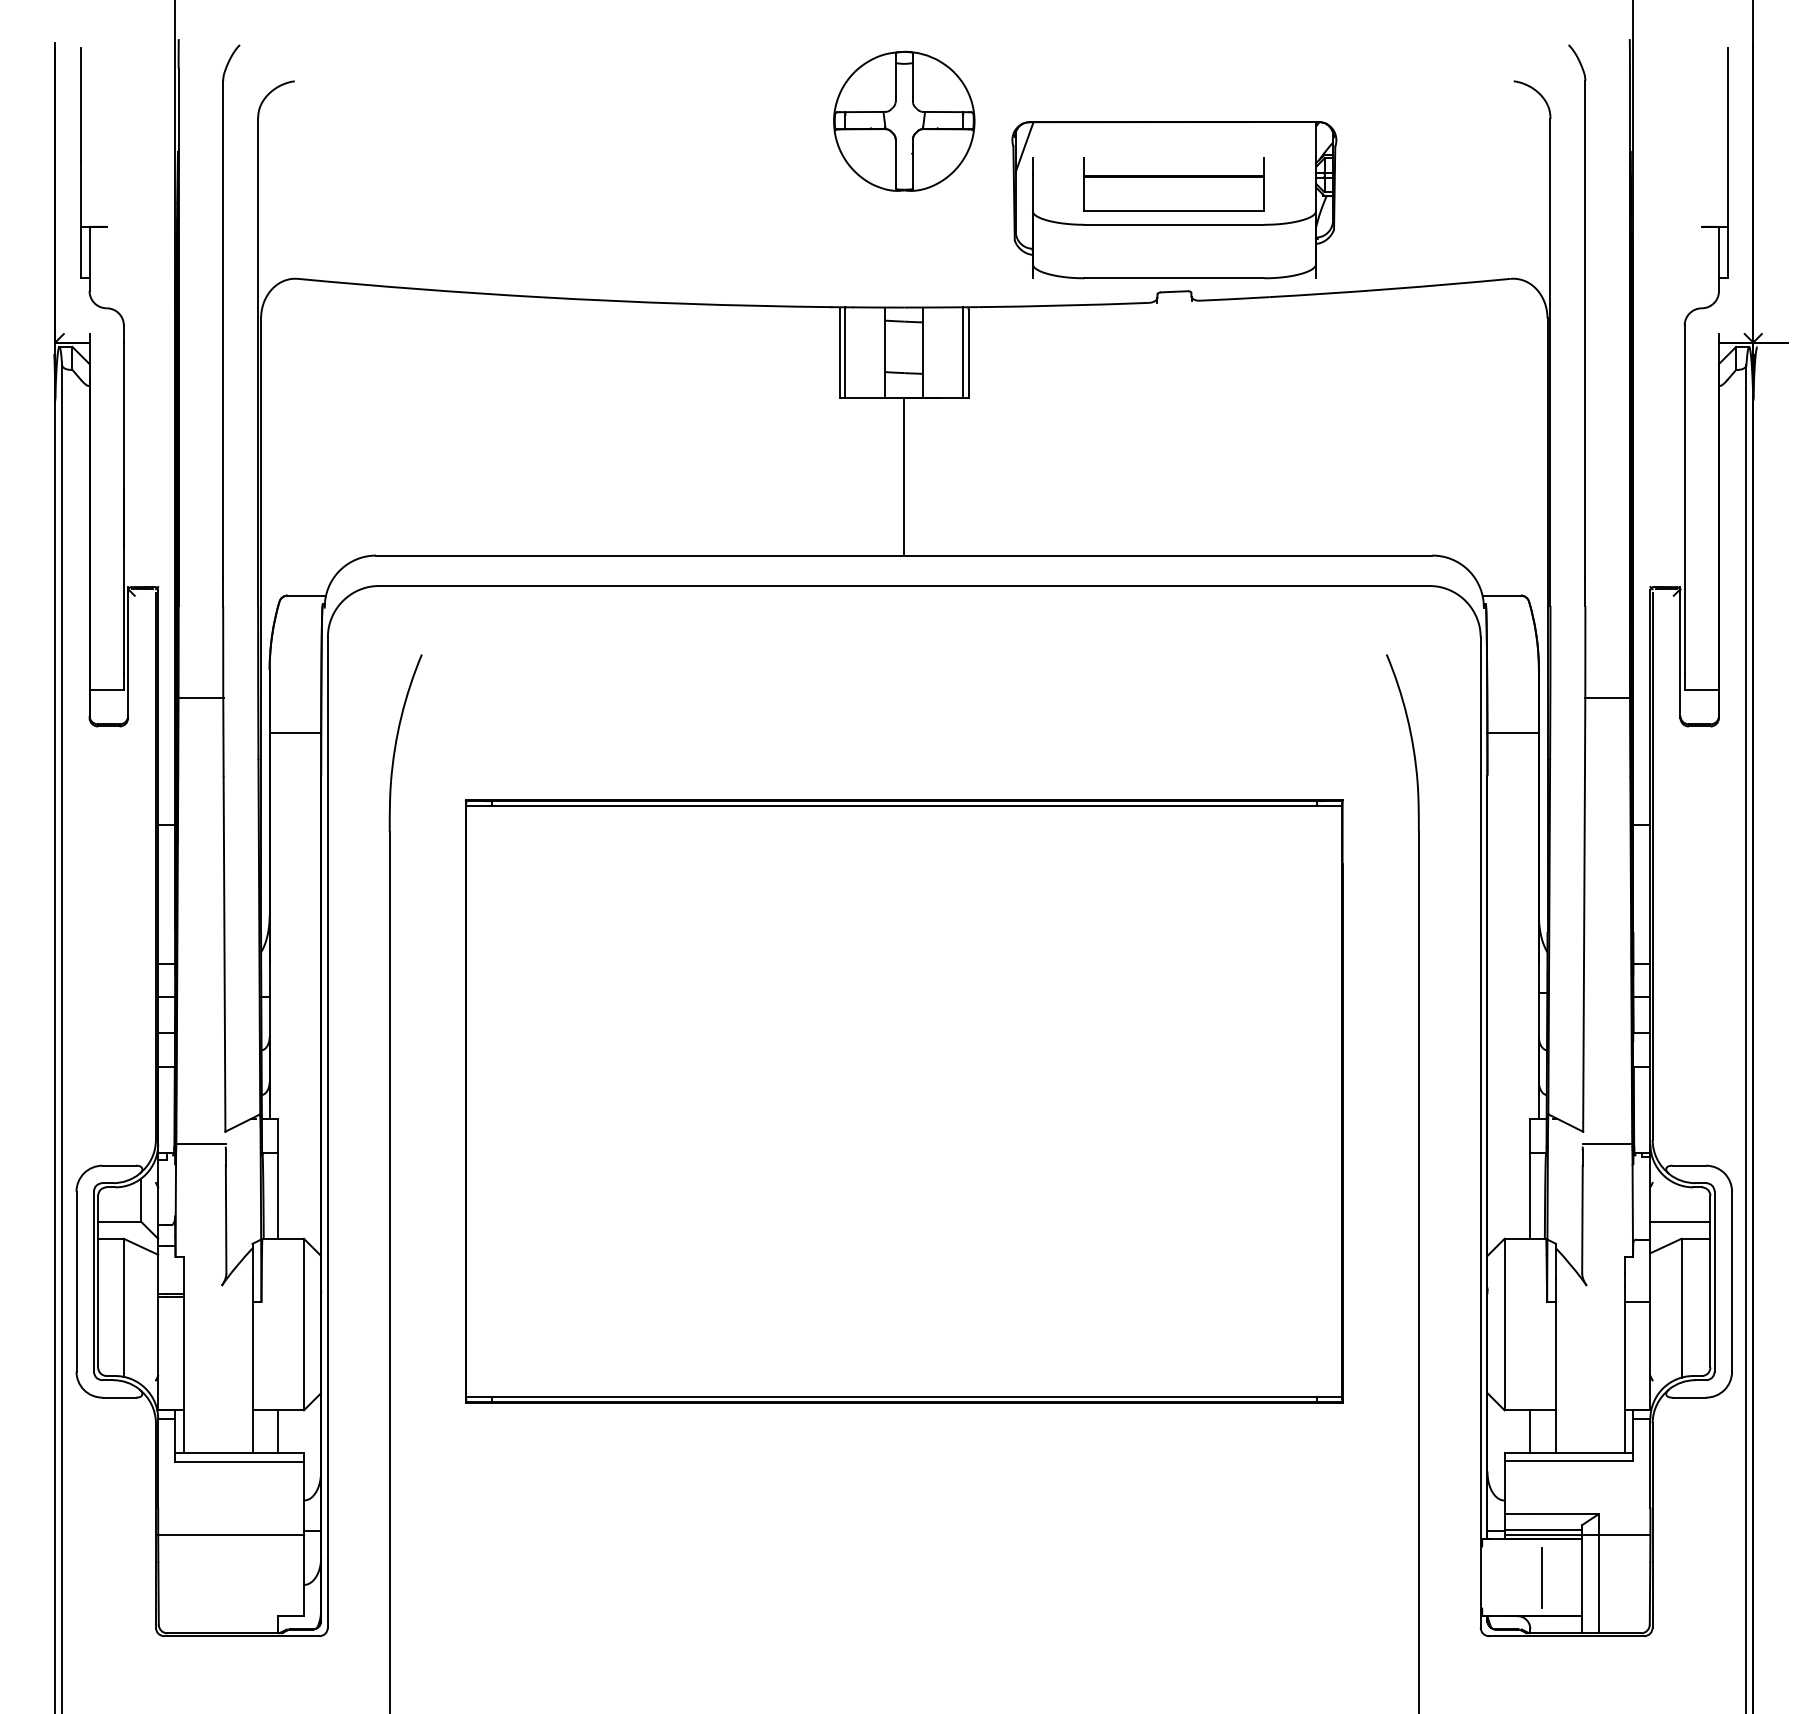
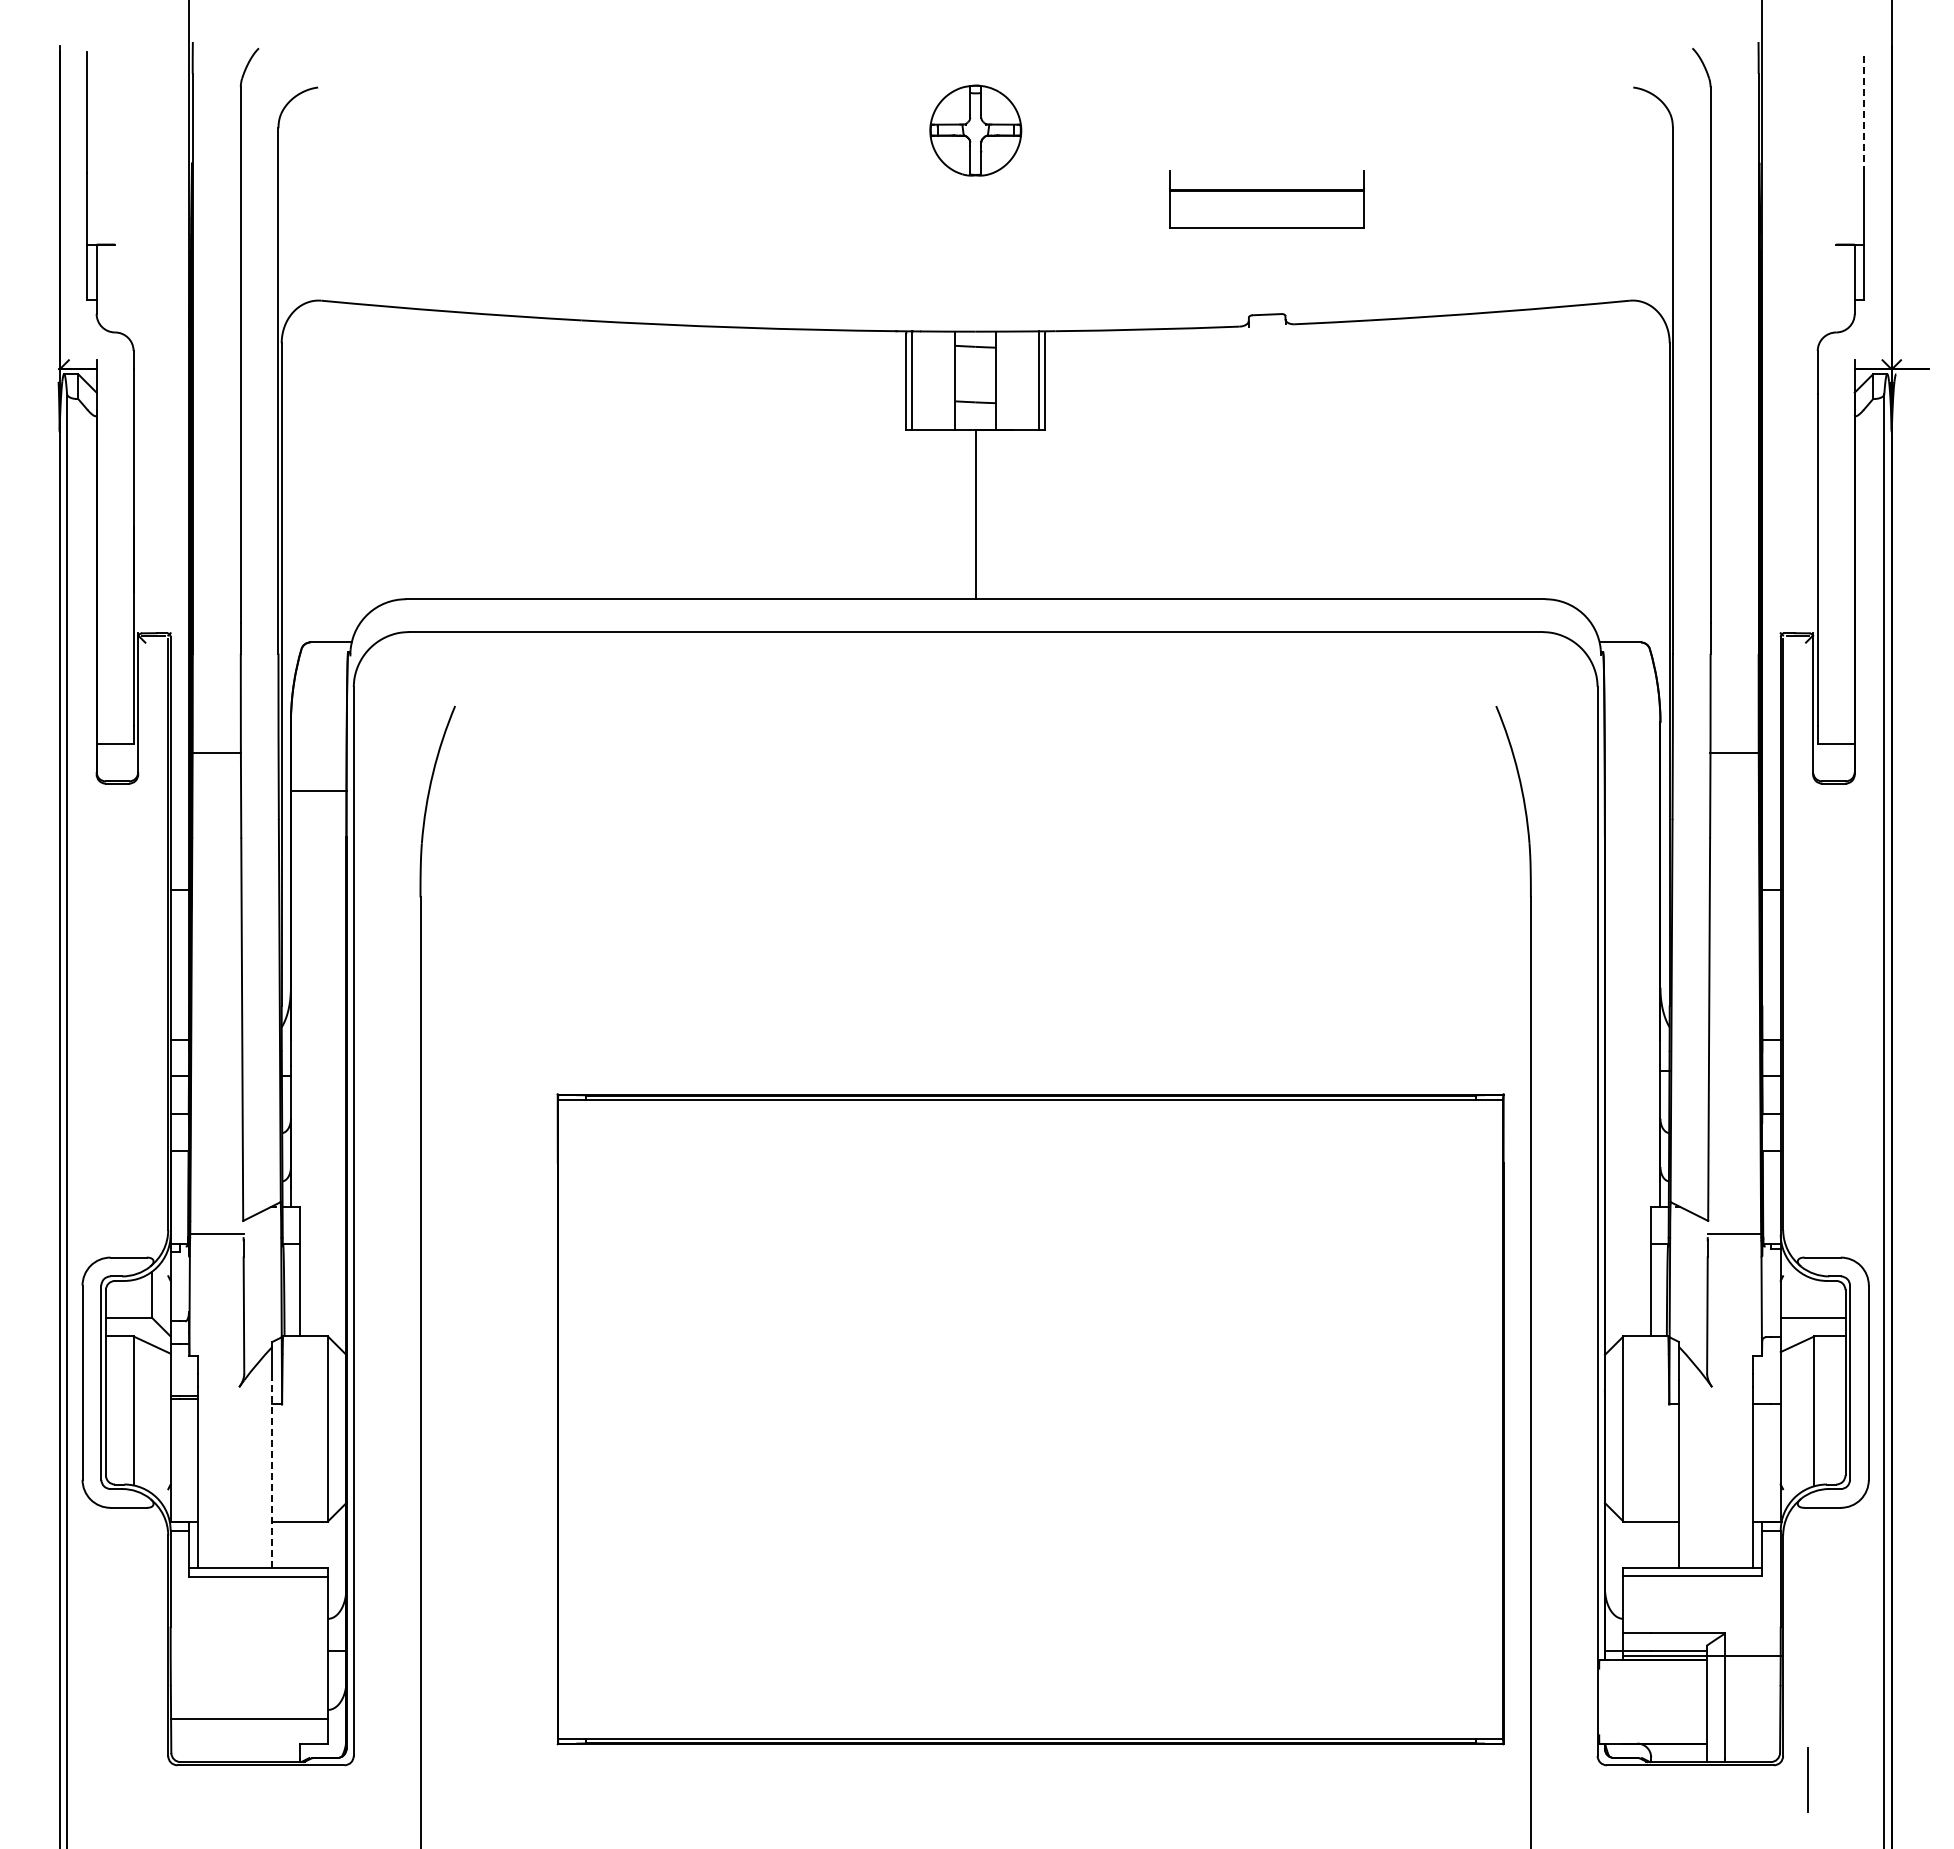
line: (1728, 104) -> (1864, 112), solid -> dashed
part: (904, 121) -> (975, 130), size x0.6
part: (1173, 199) -> (1266, 215), removed
line: (1513, 732) -> (1632, 790), removed
part: (904, 1101) -> (1030, 1419), moved
line: (252, 1366) -> (272, 1474), solid -> dashed
line: (278, 1431) -> (300, 1544), removed
line: (1530, 1431) -> (1651, 1544), removed
line: (230, 1534) -> (248, 1718), moved
line: (1541, 1577) -> (1807, 1779), moved

